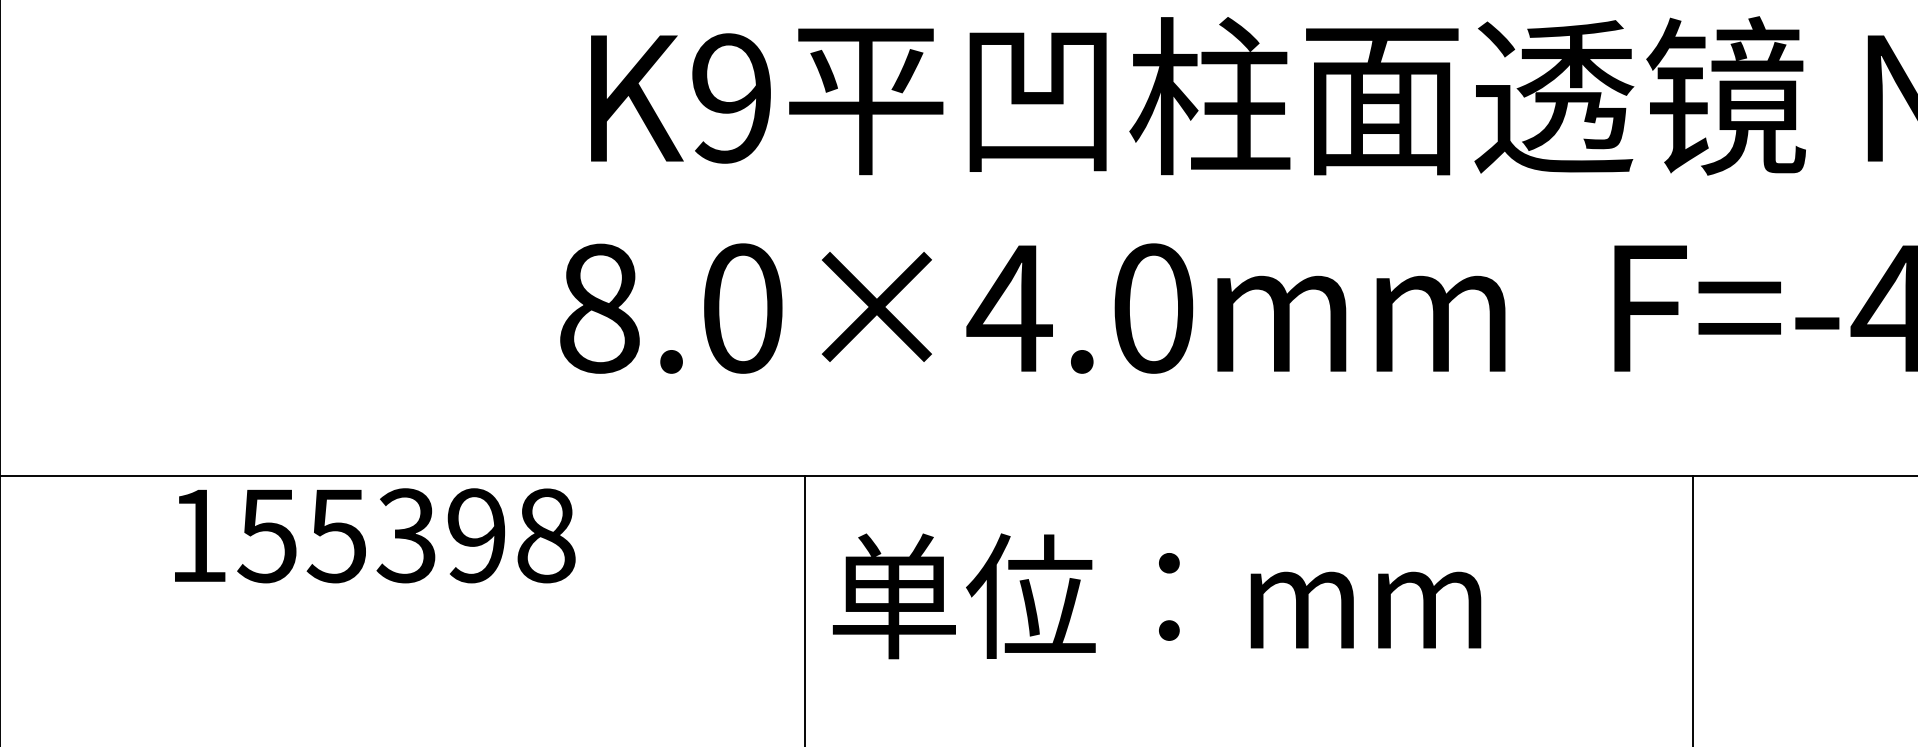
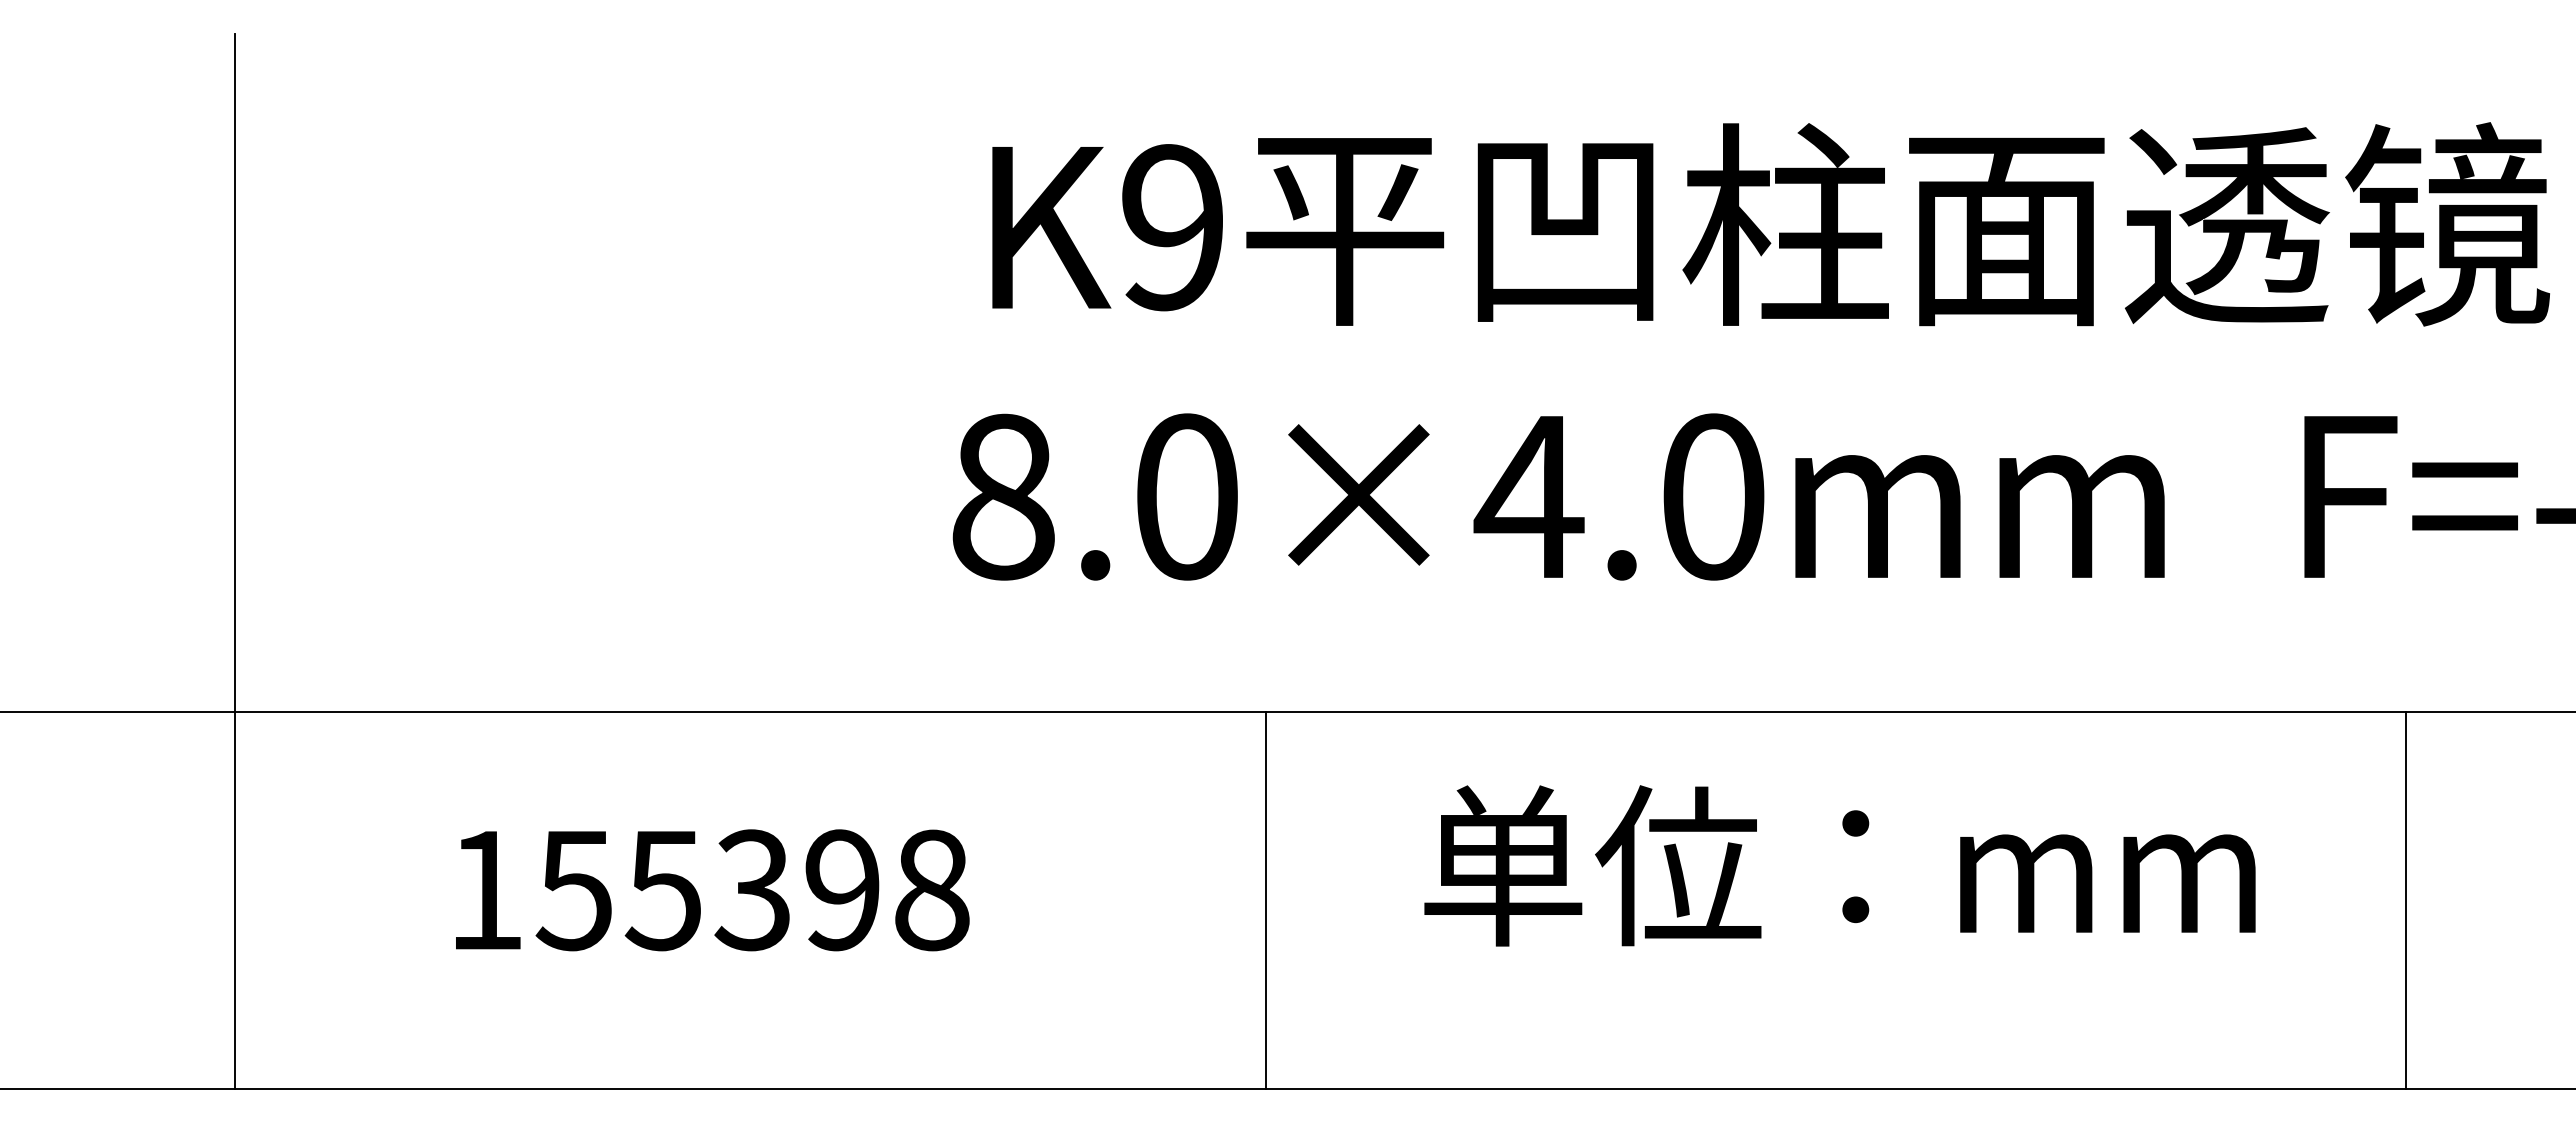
text: (375, 535) -> (712, 890), moved
text: (1156, 596) -> (1839, 865), moved

